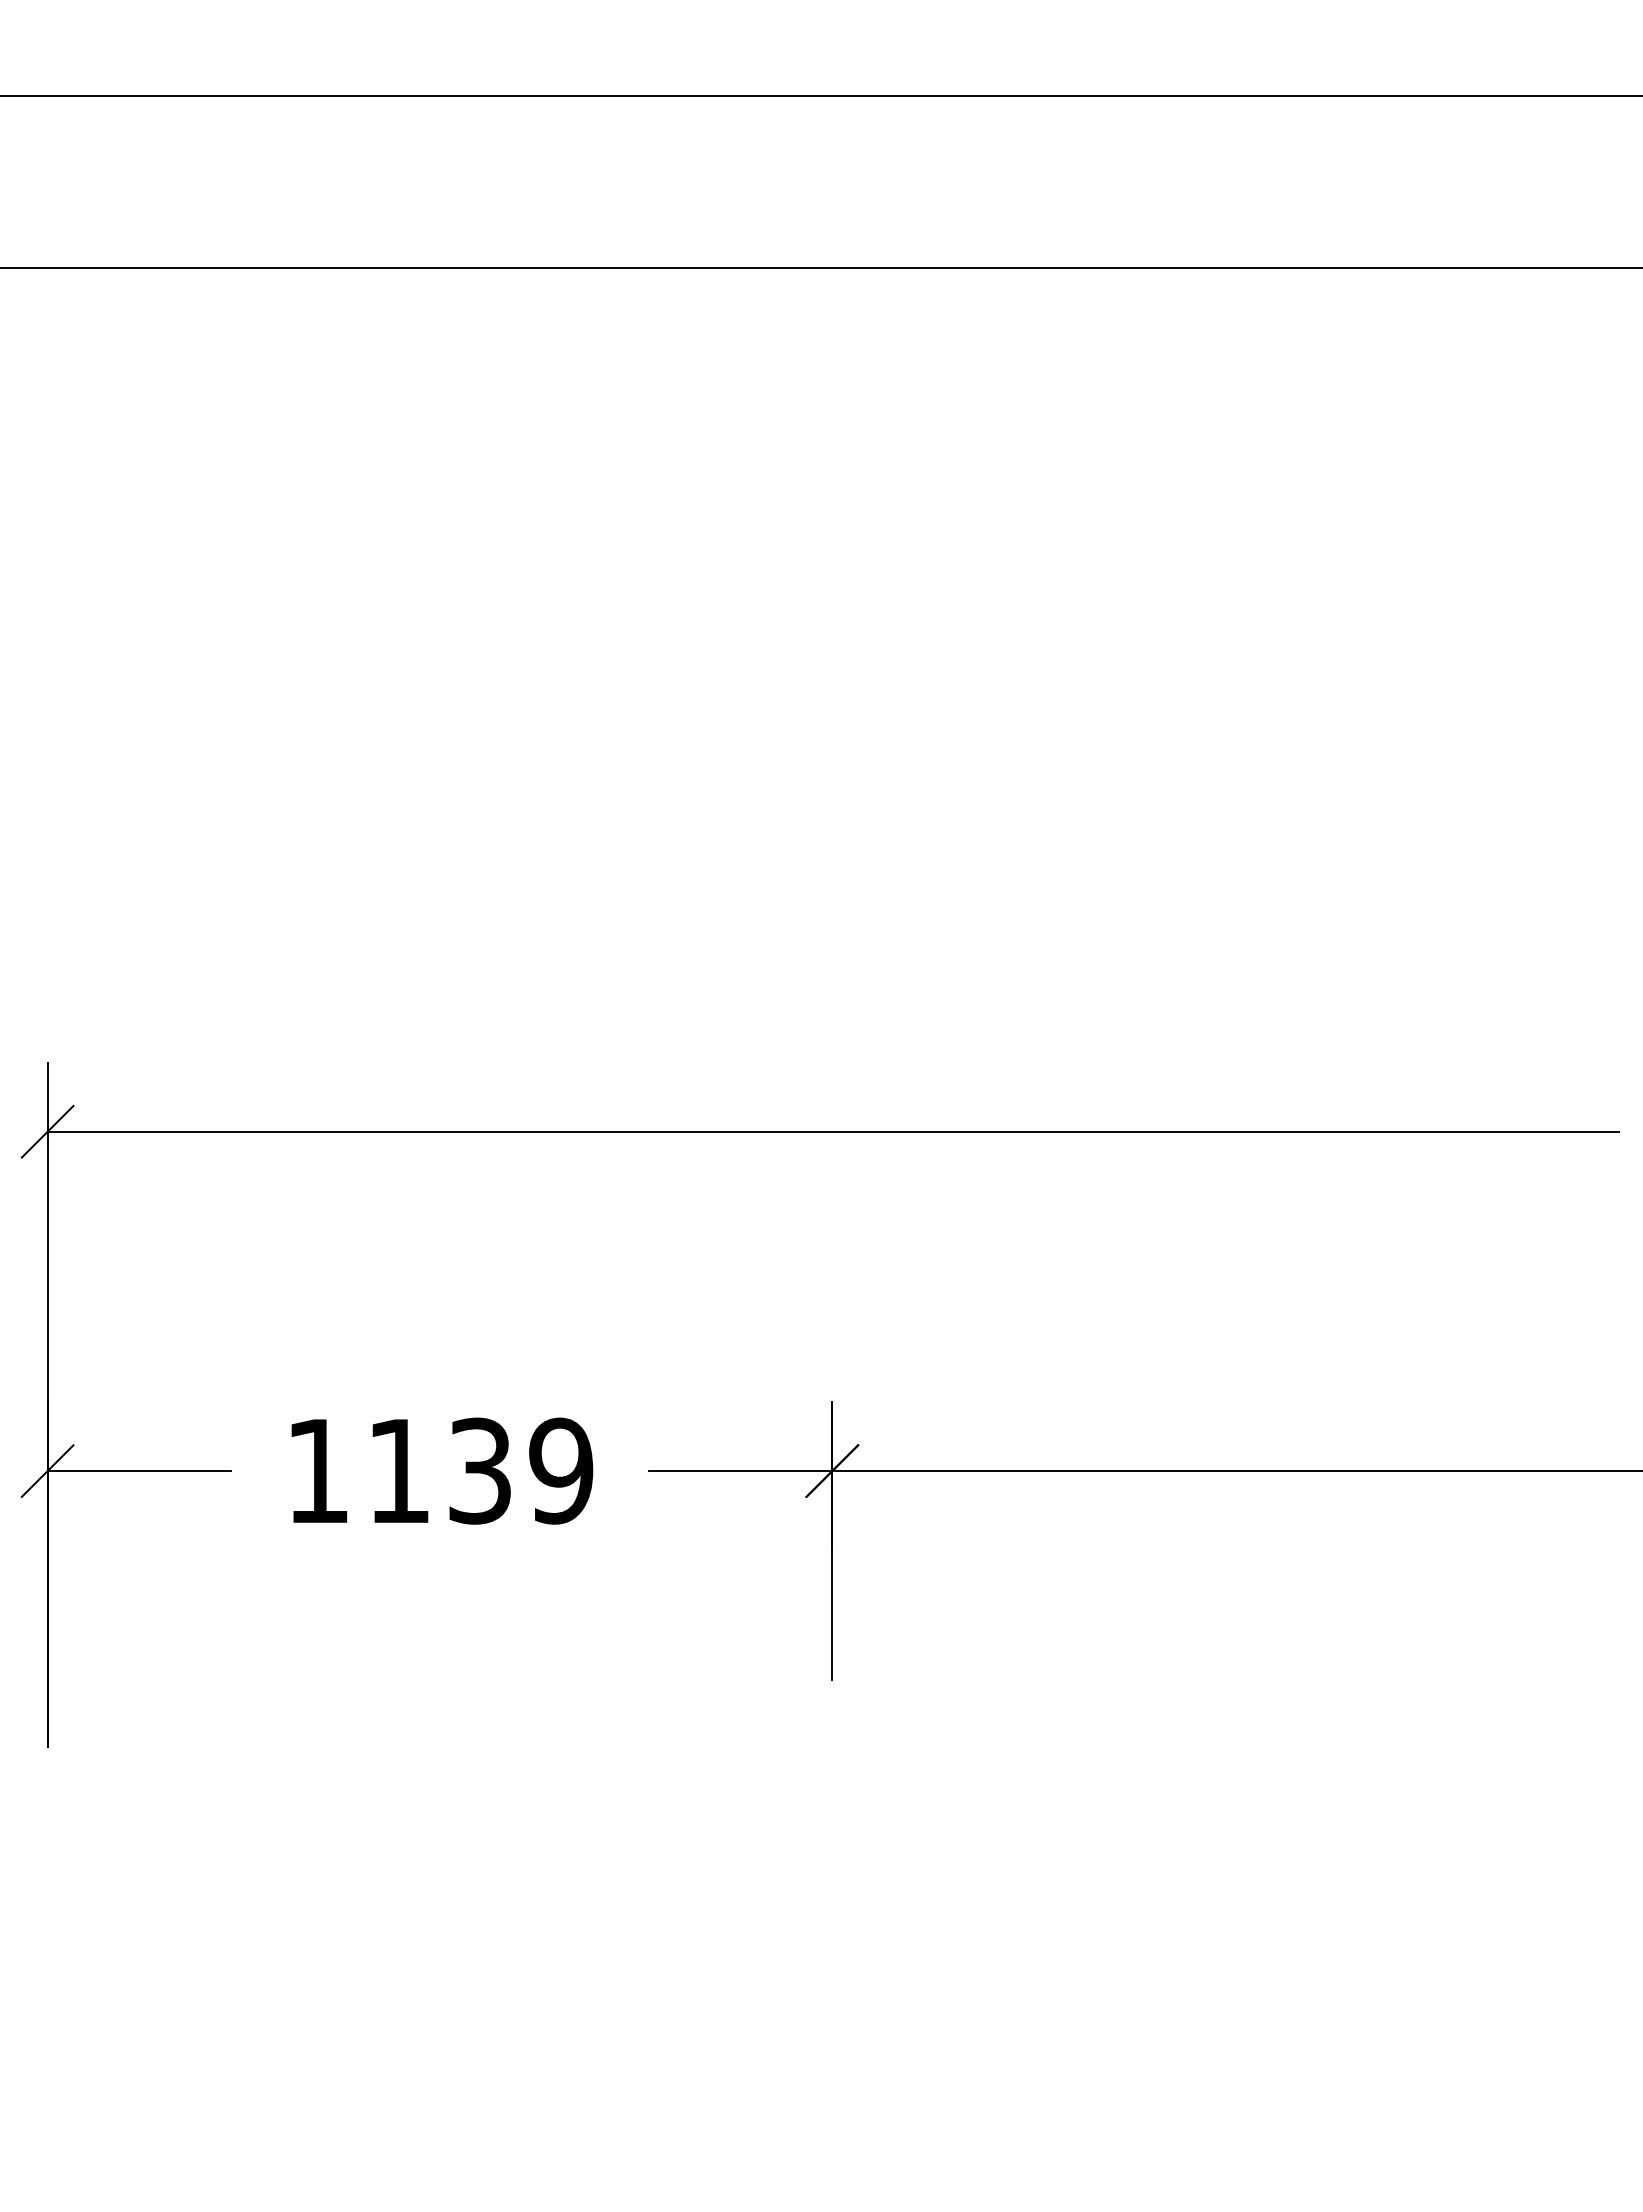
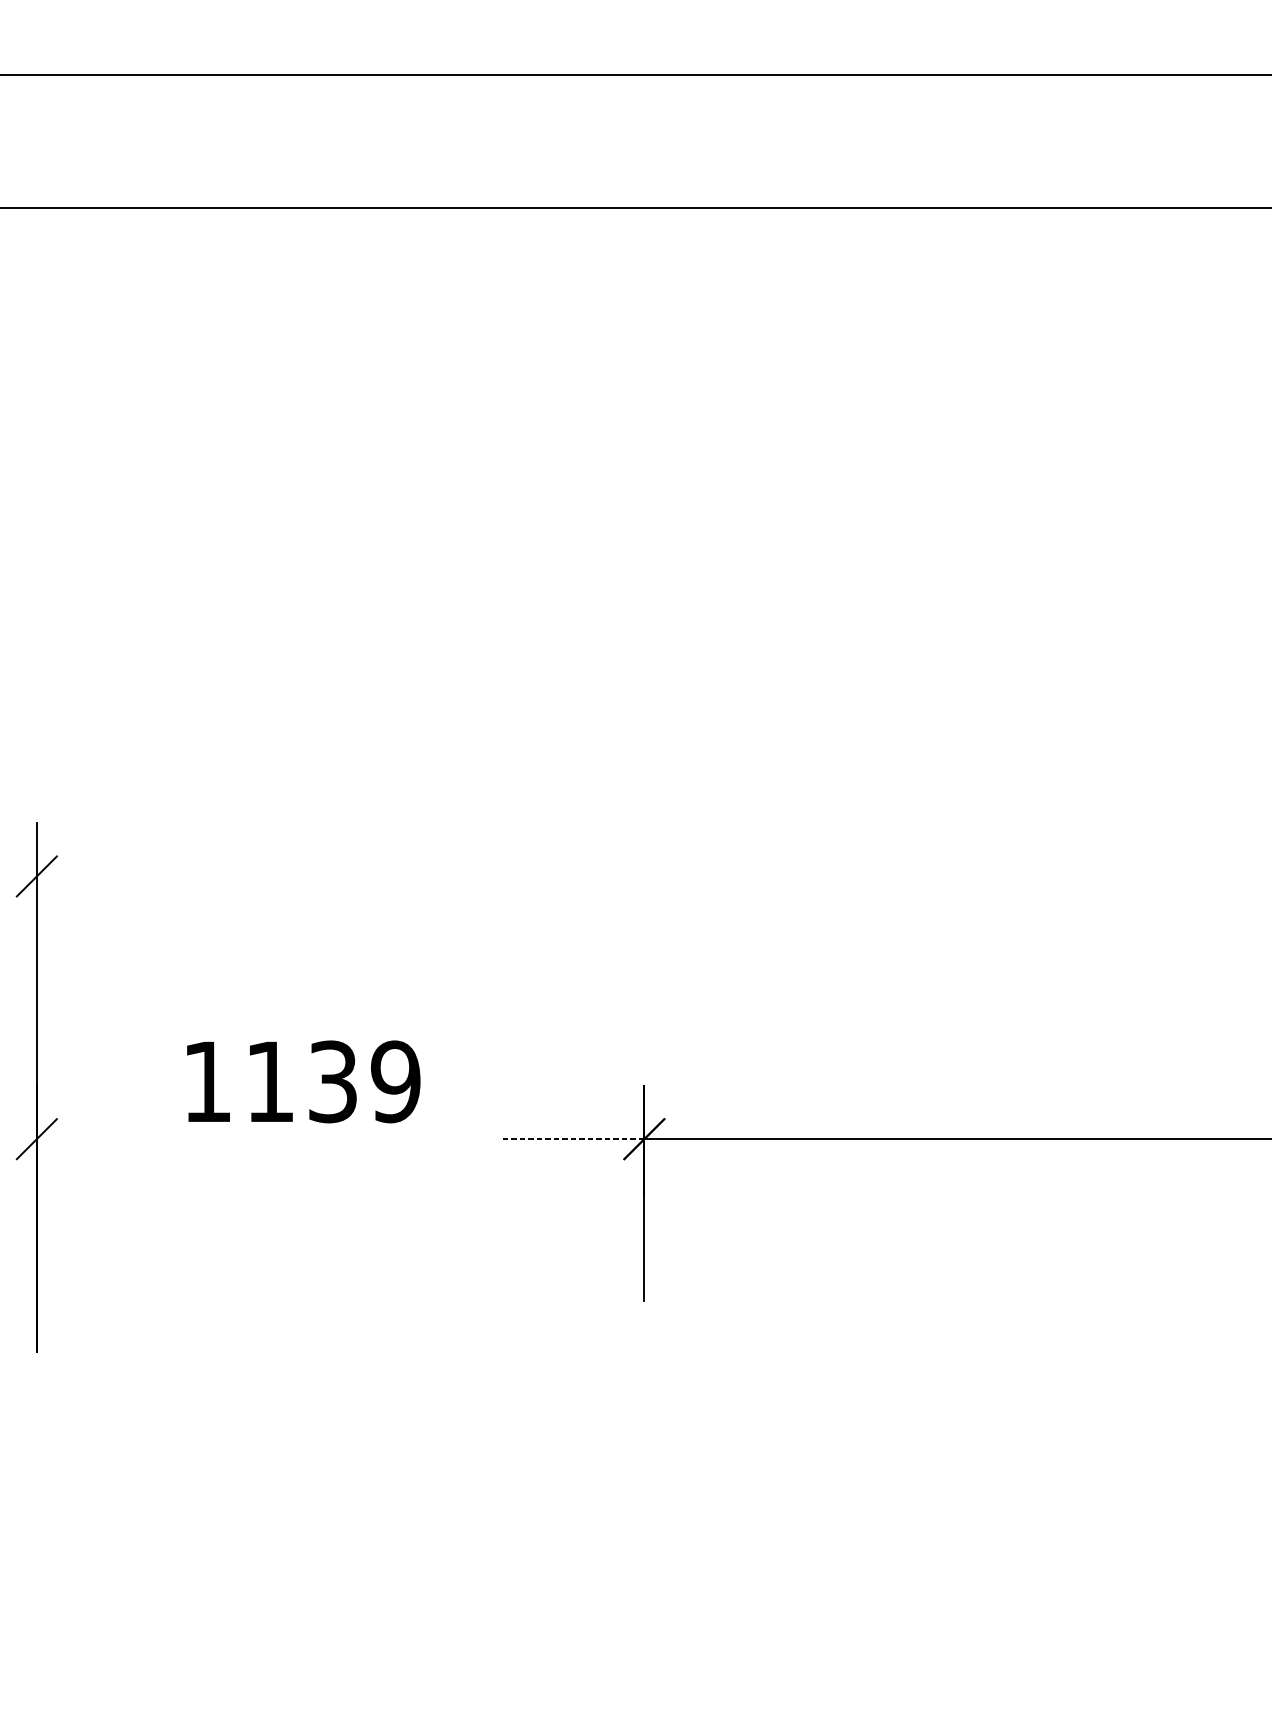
line: (832, 1131) -> (644, 876), removed
text: (442, 1470) -> (303, 1081), moved
line: (138, 1471) -> (107, 1139), removed
line: (740, 1471) -> (573, 1139), solid -> dashed

